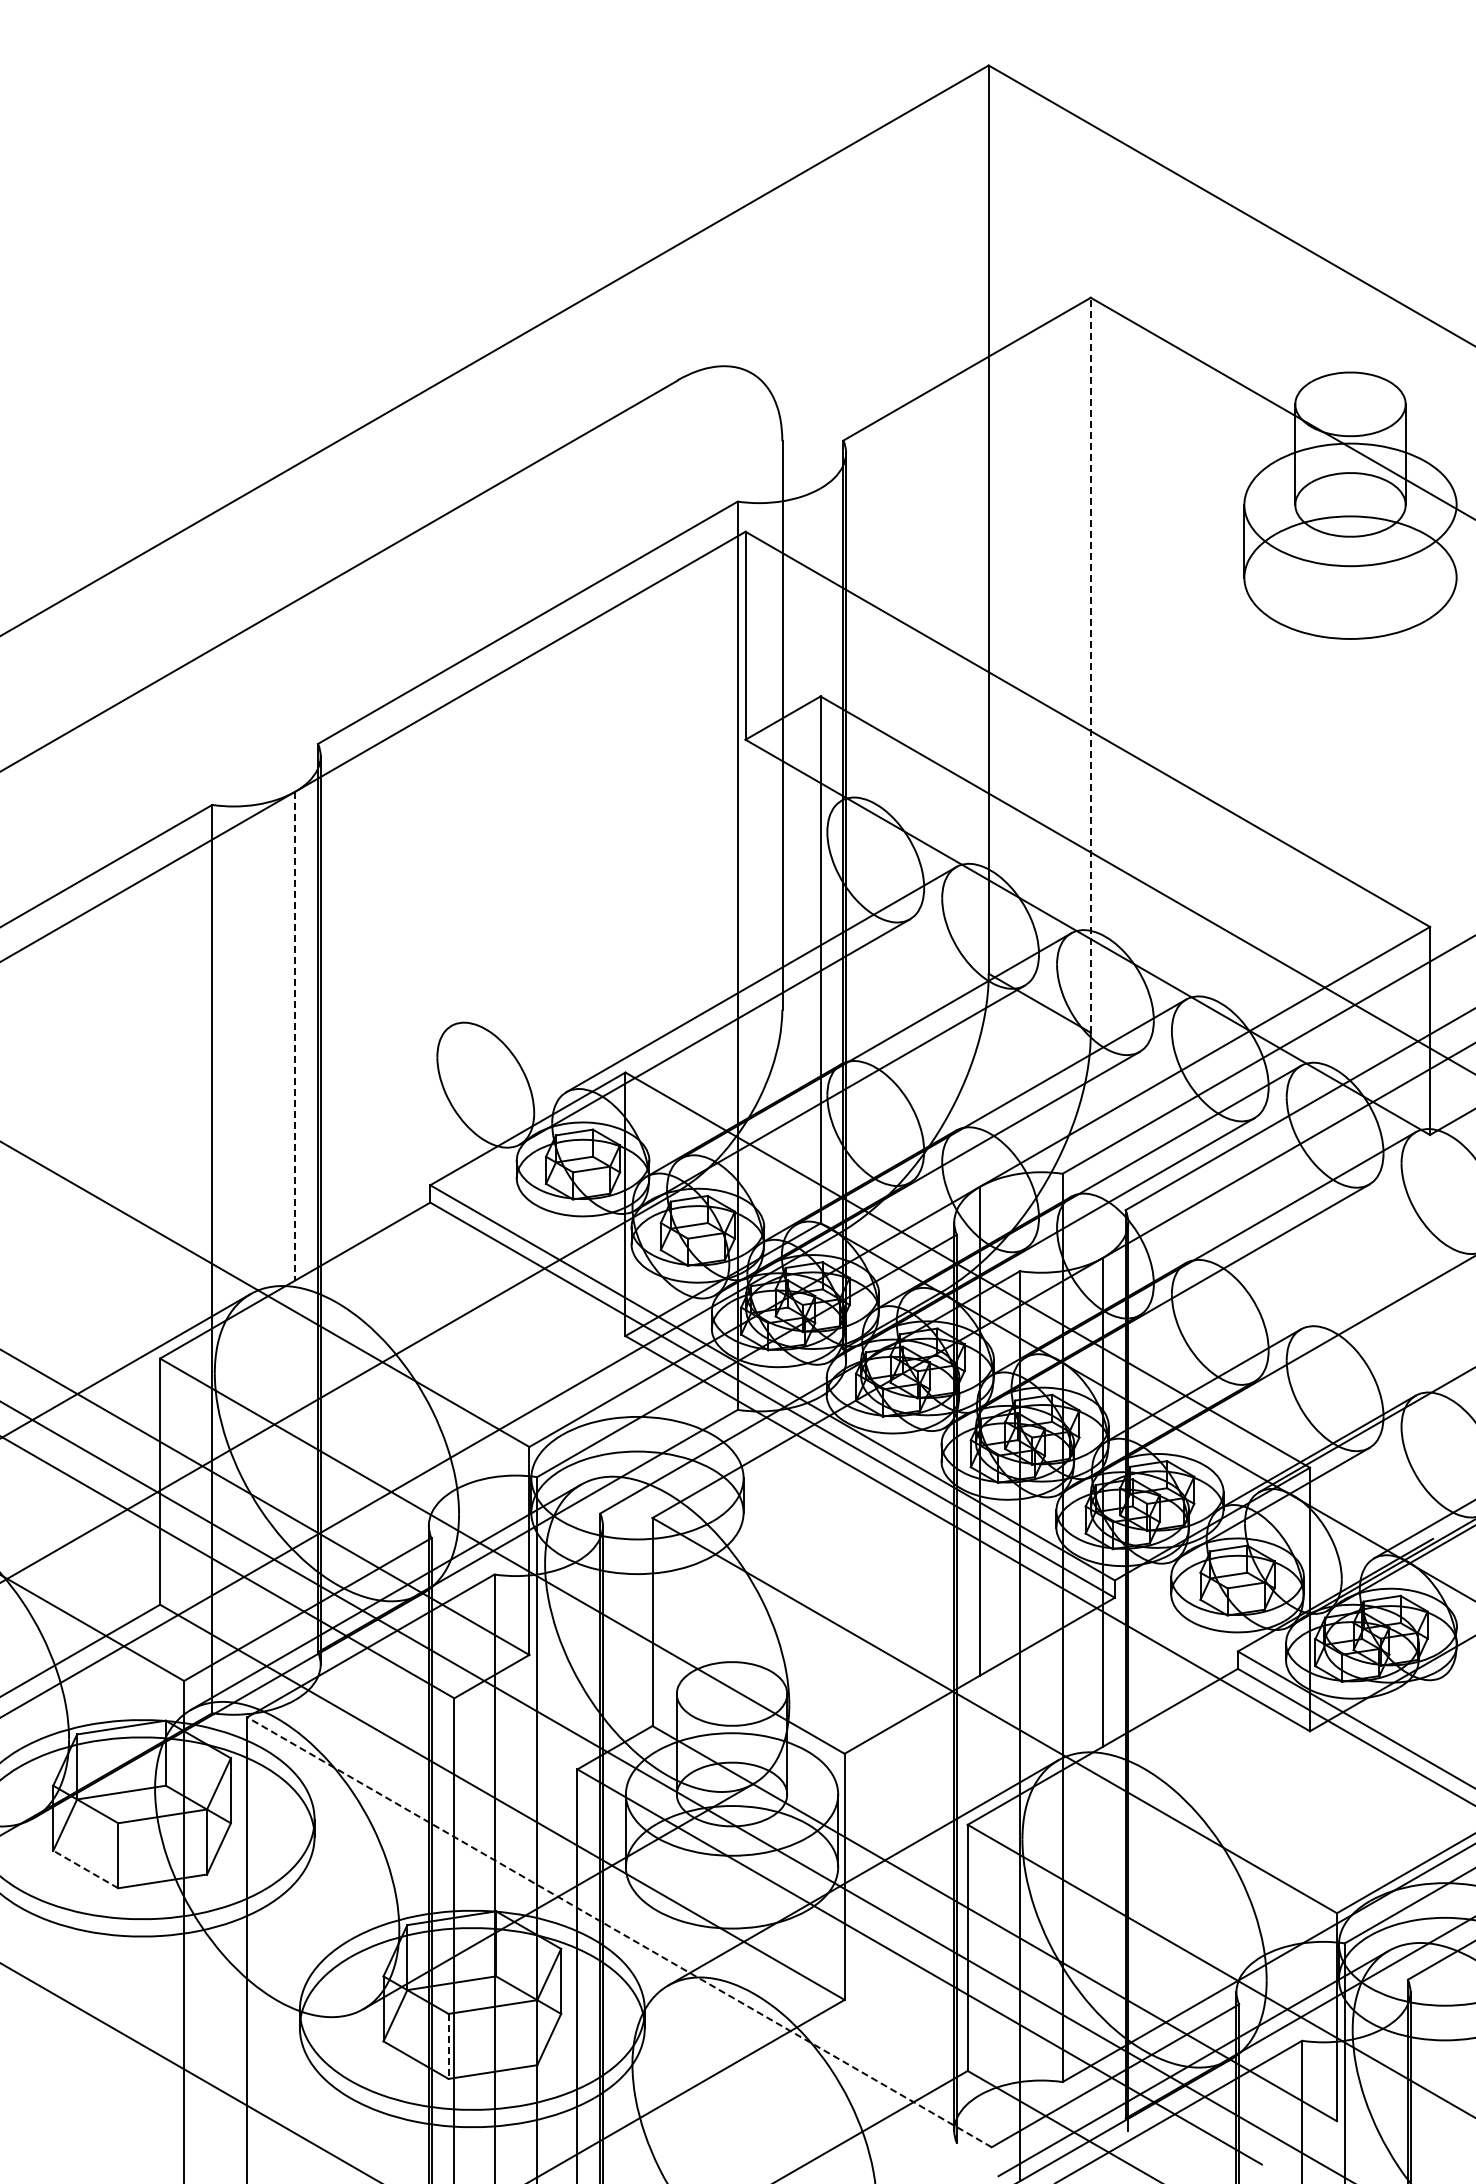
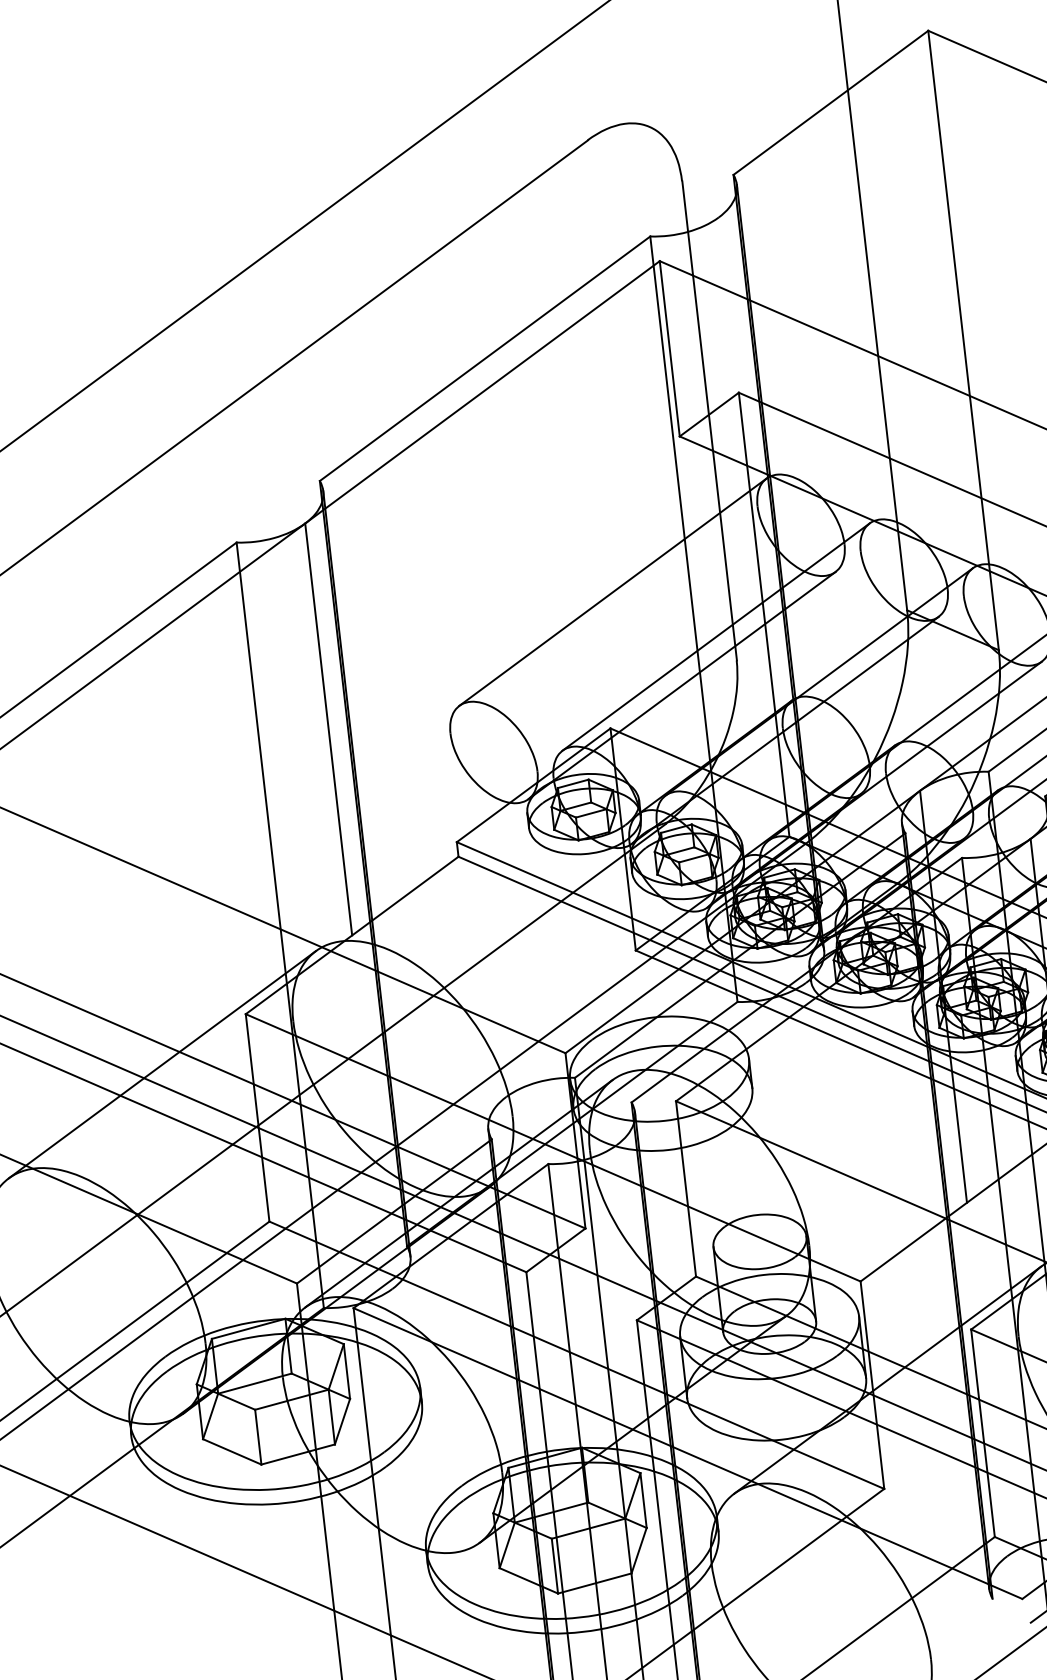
line: (1090, 664) -> (963, 339), dashed -> solid
line: (646, 912) -> (612, 591), added
line: (295, 1036) -> (328, 729), dashed -> solid
line: (85, 1869) -> (231, 1451), dashed -> solid
line: (619, 1932) -> (688, 1453), dashed -> solid
line: (448, 2046) -> (554, 1566), dashed -> solid

